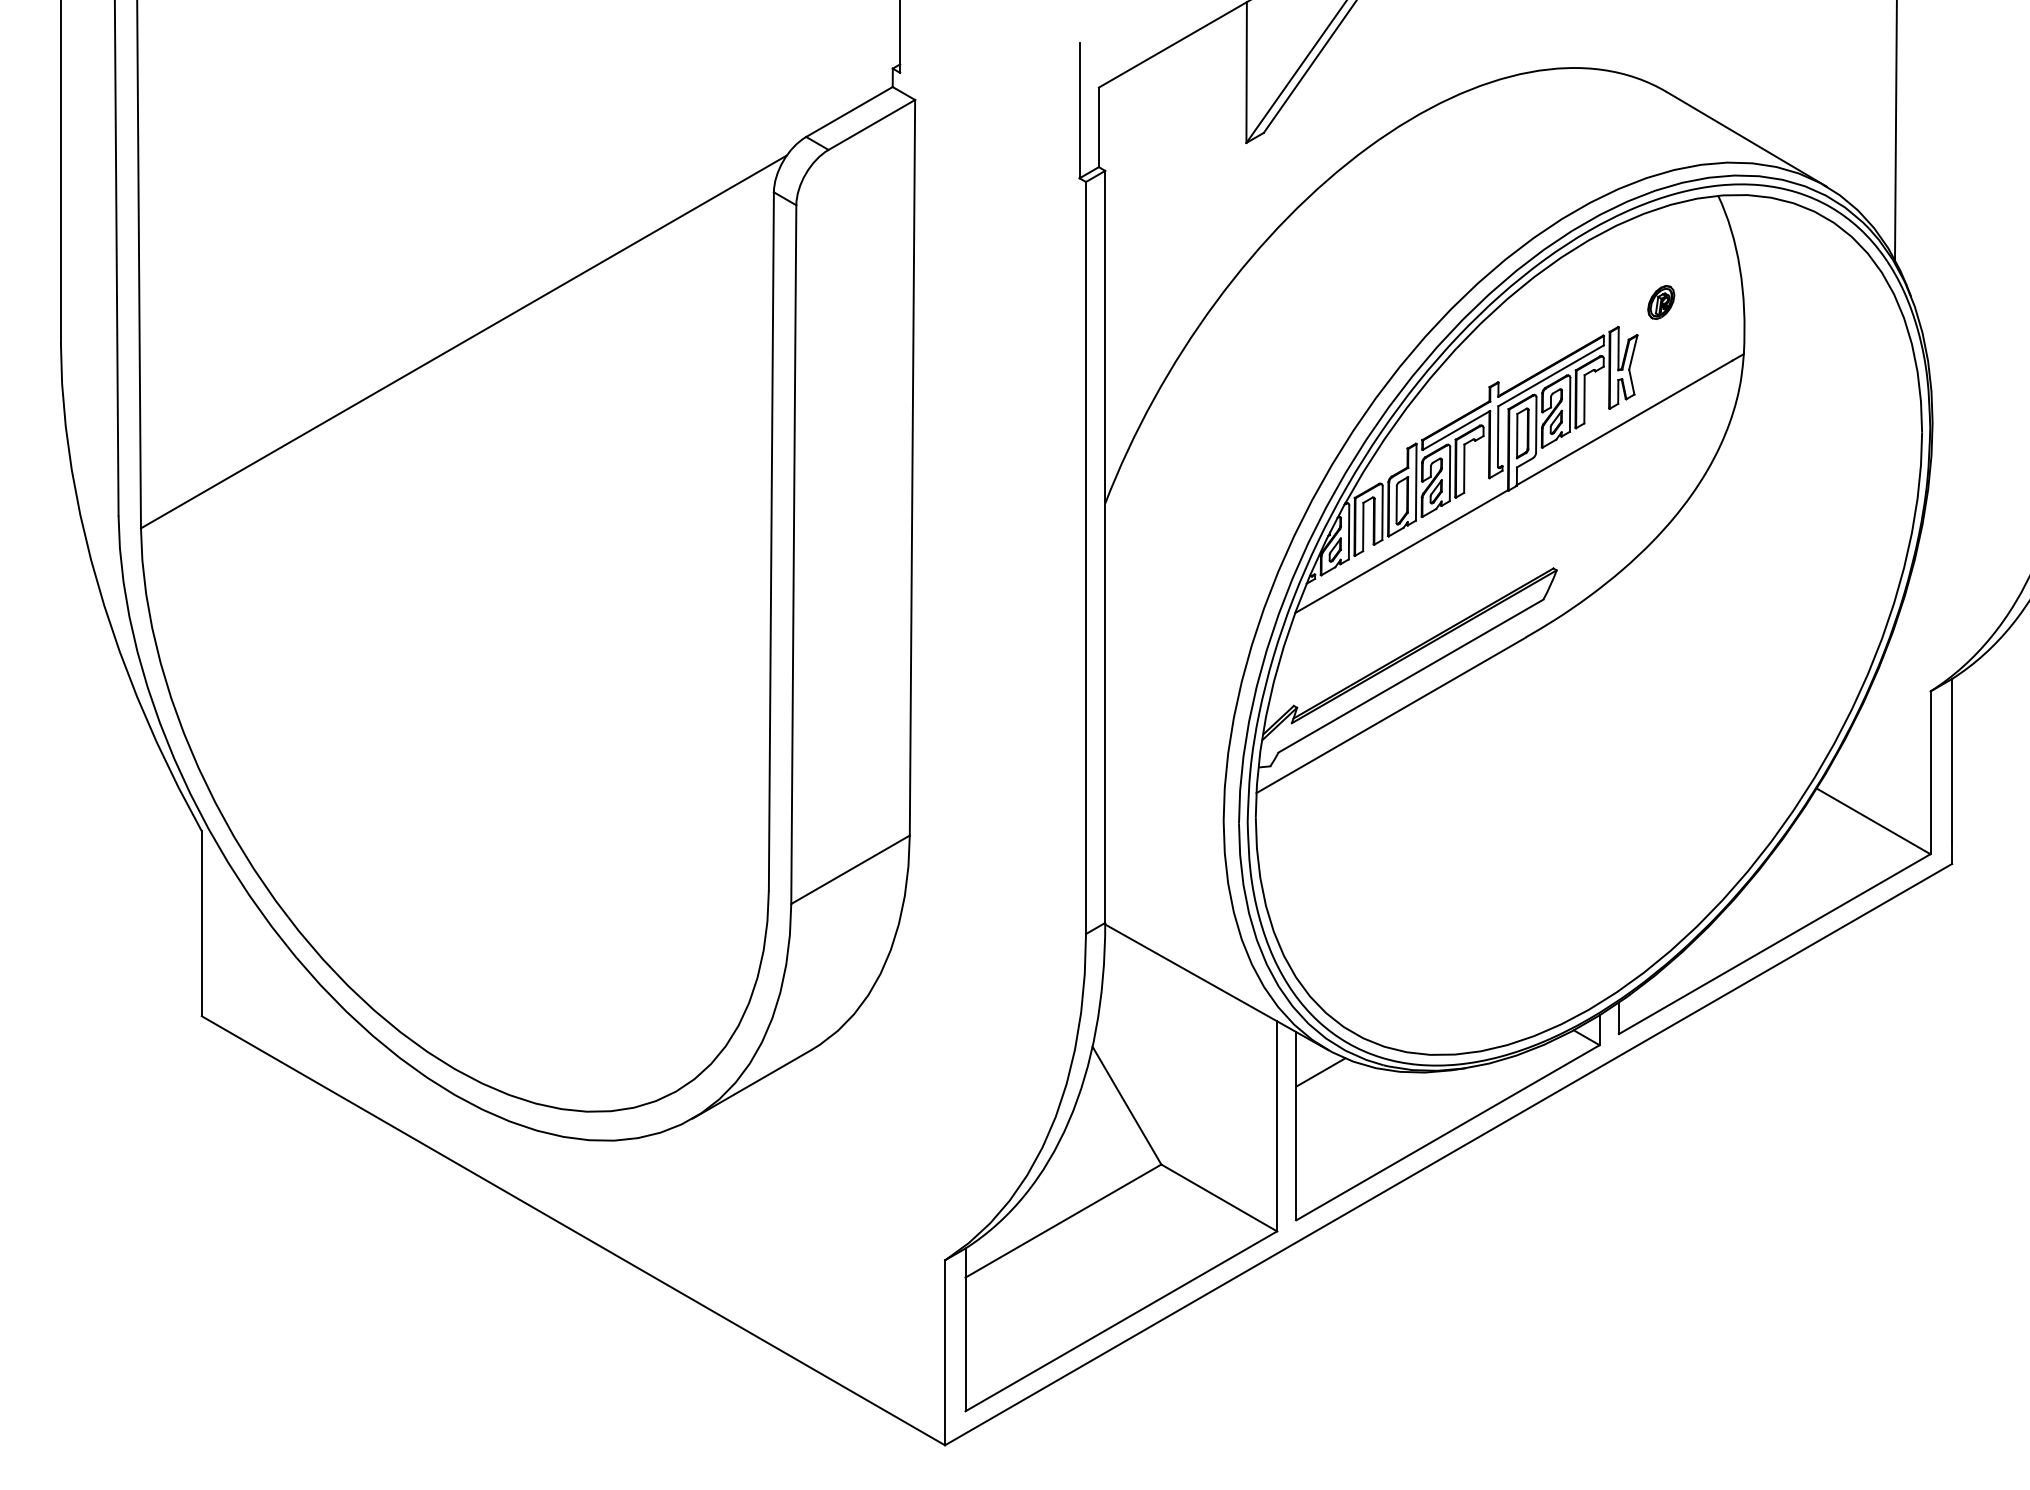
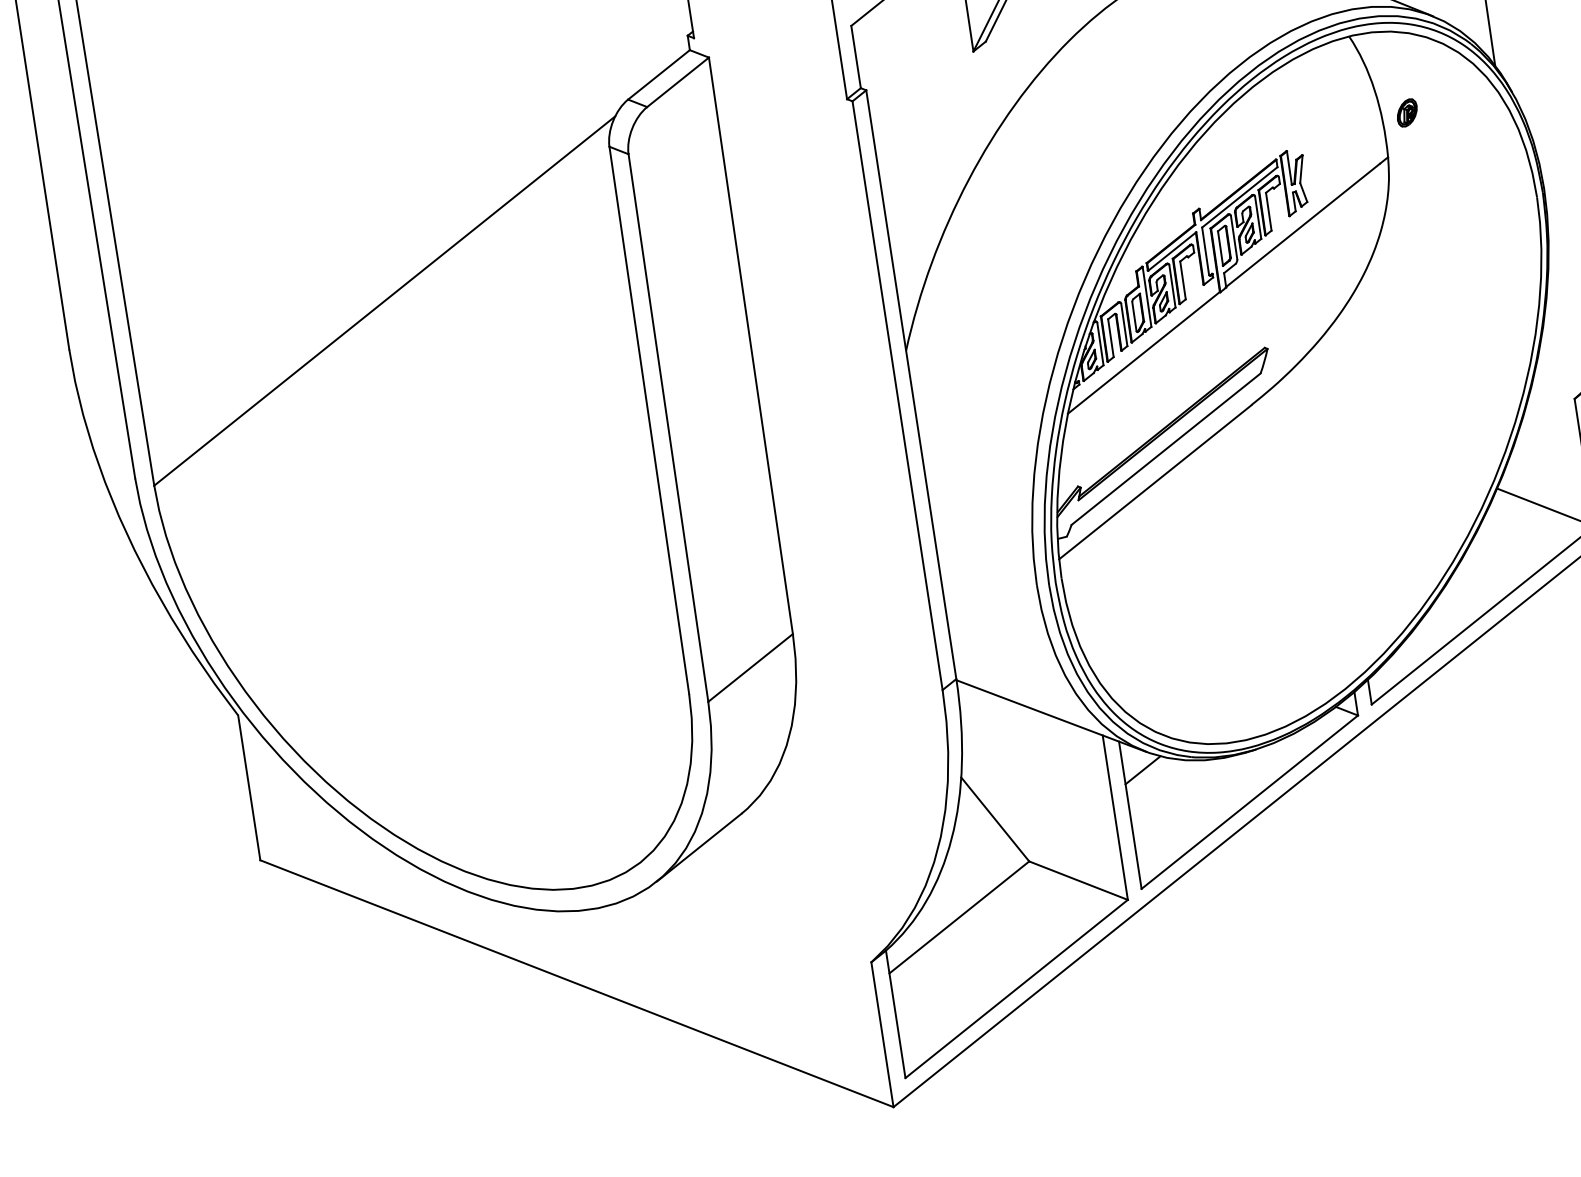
part: (1661, 302) -> (1407, 112), moved

